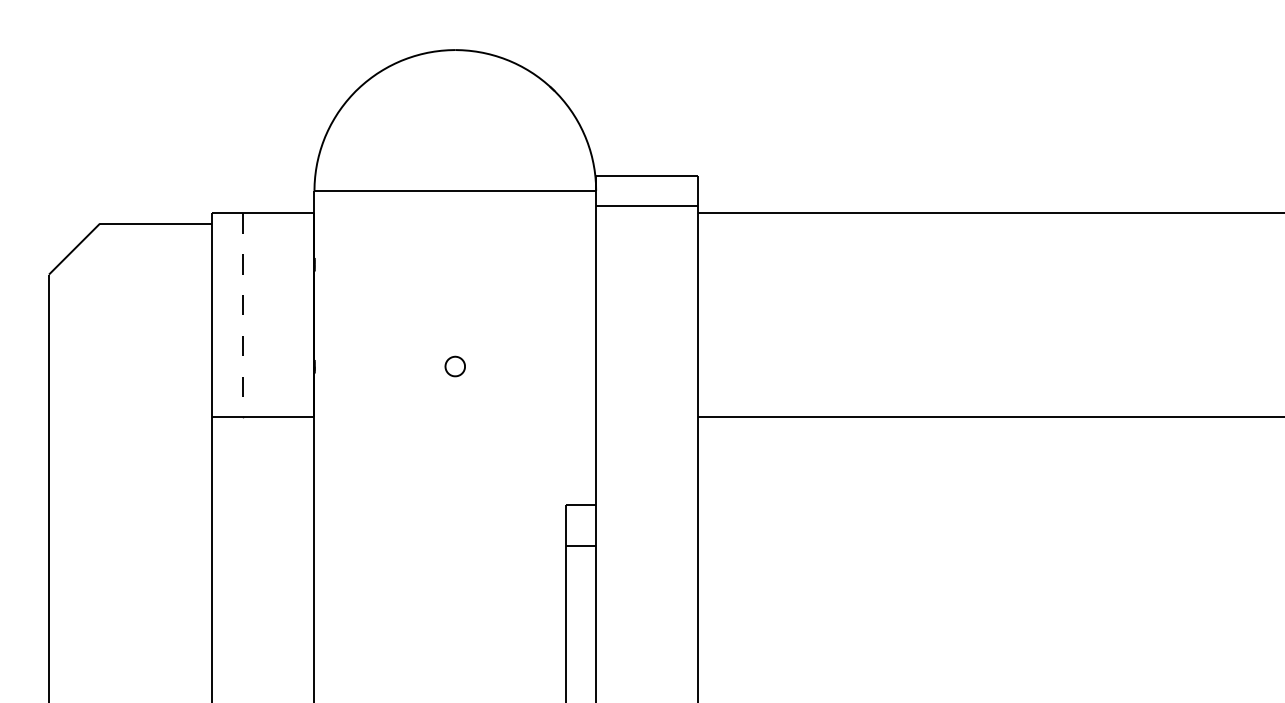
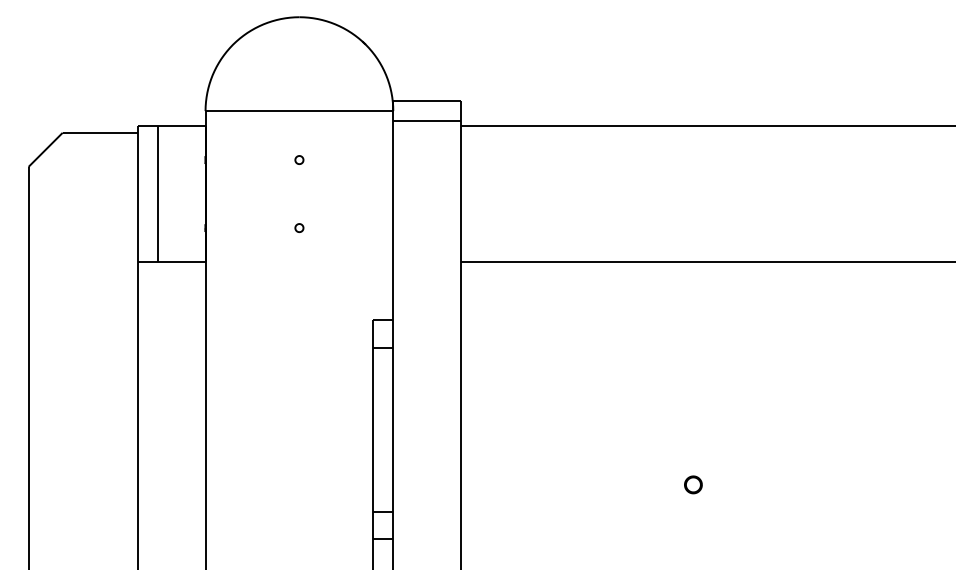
part: (455, 263) -> (299, 159), added
line: (242, 316) -> (157, 194), dashed -> solid
part: (455, 365) -> (299, 227), size x0.62

